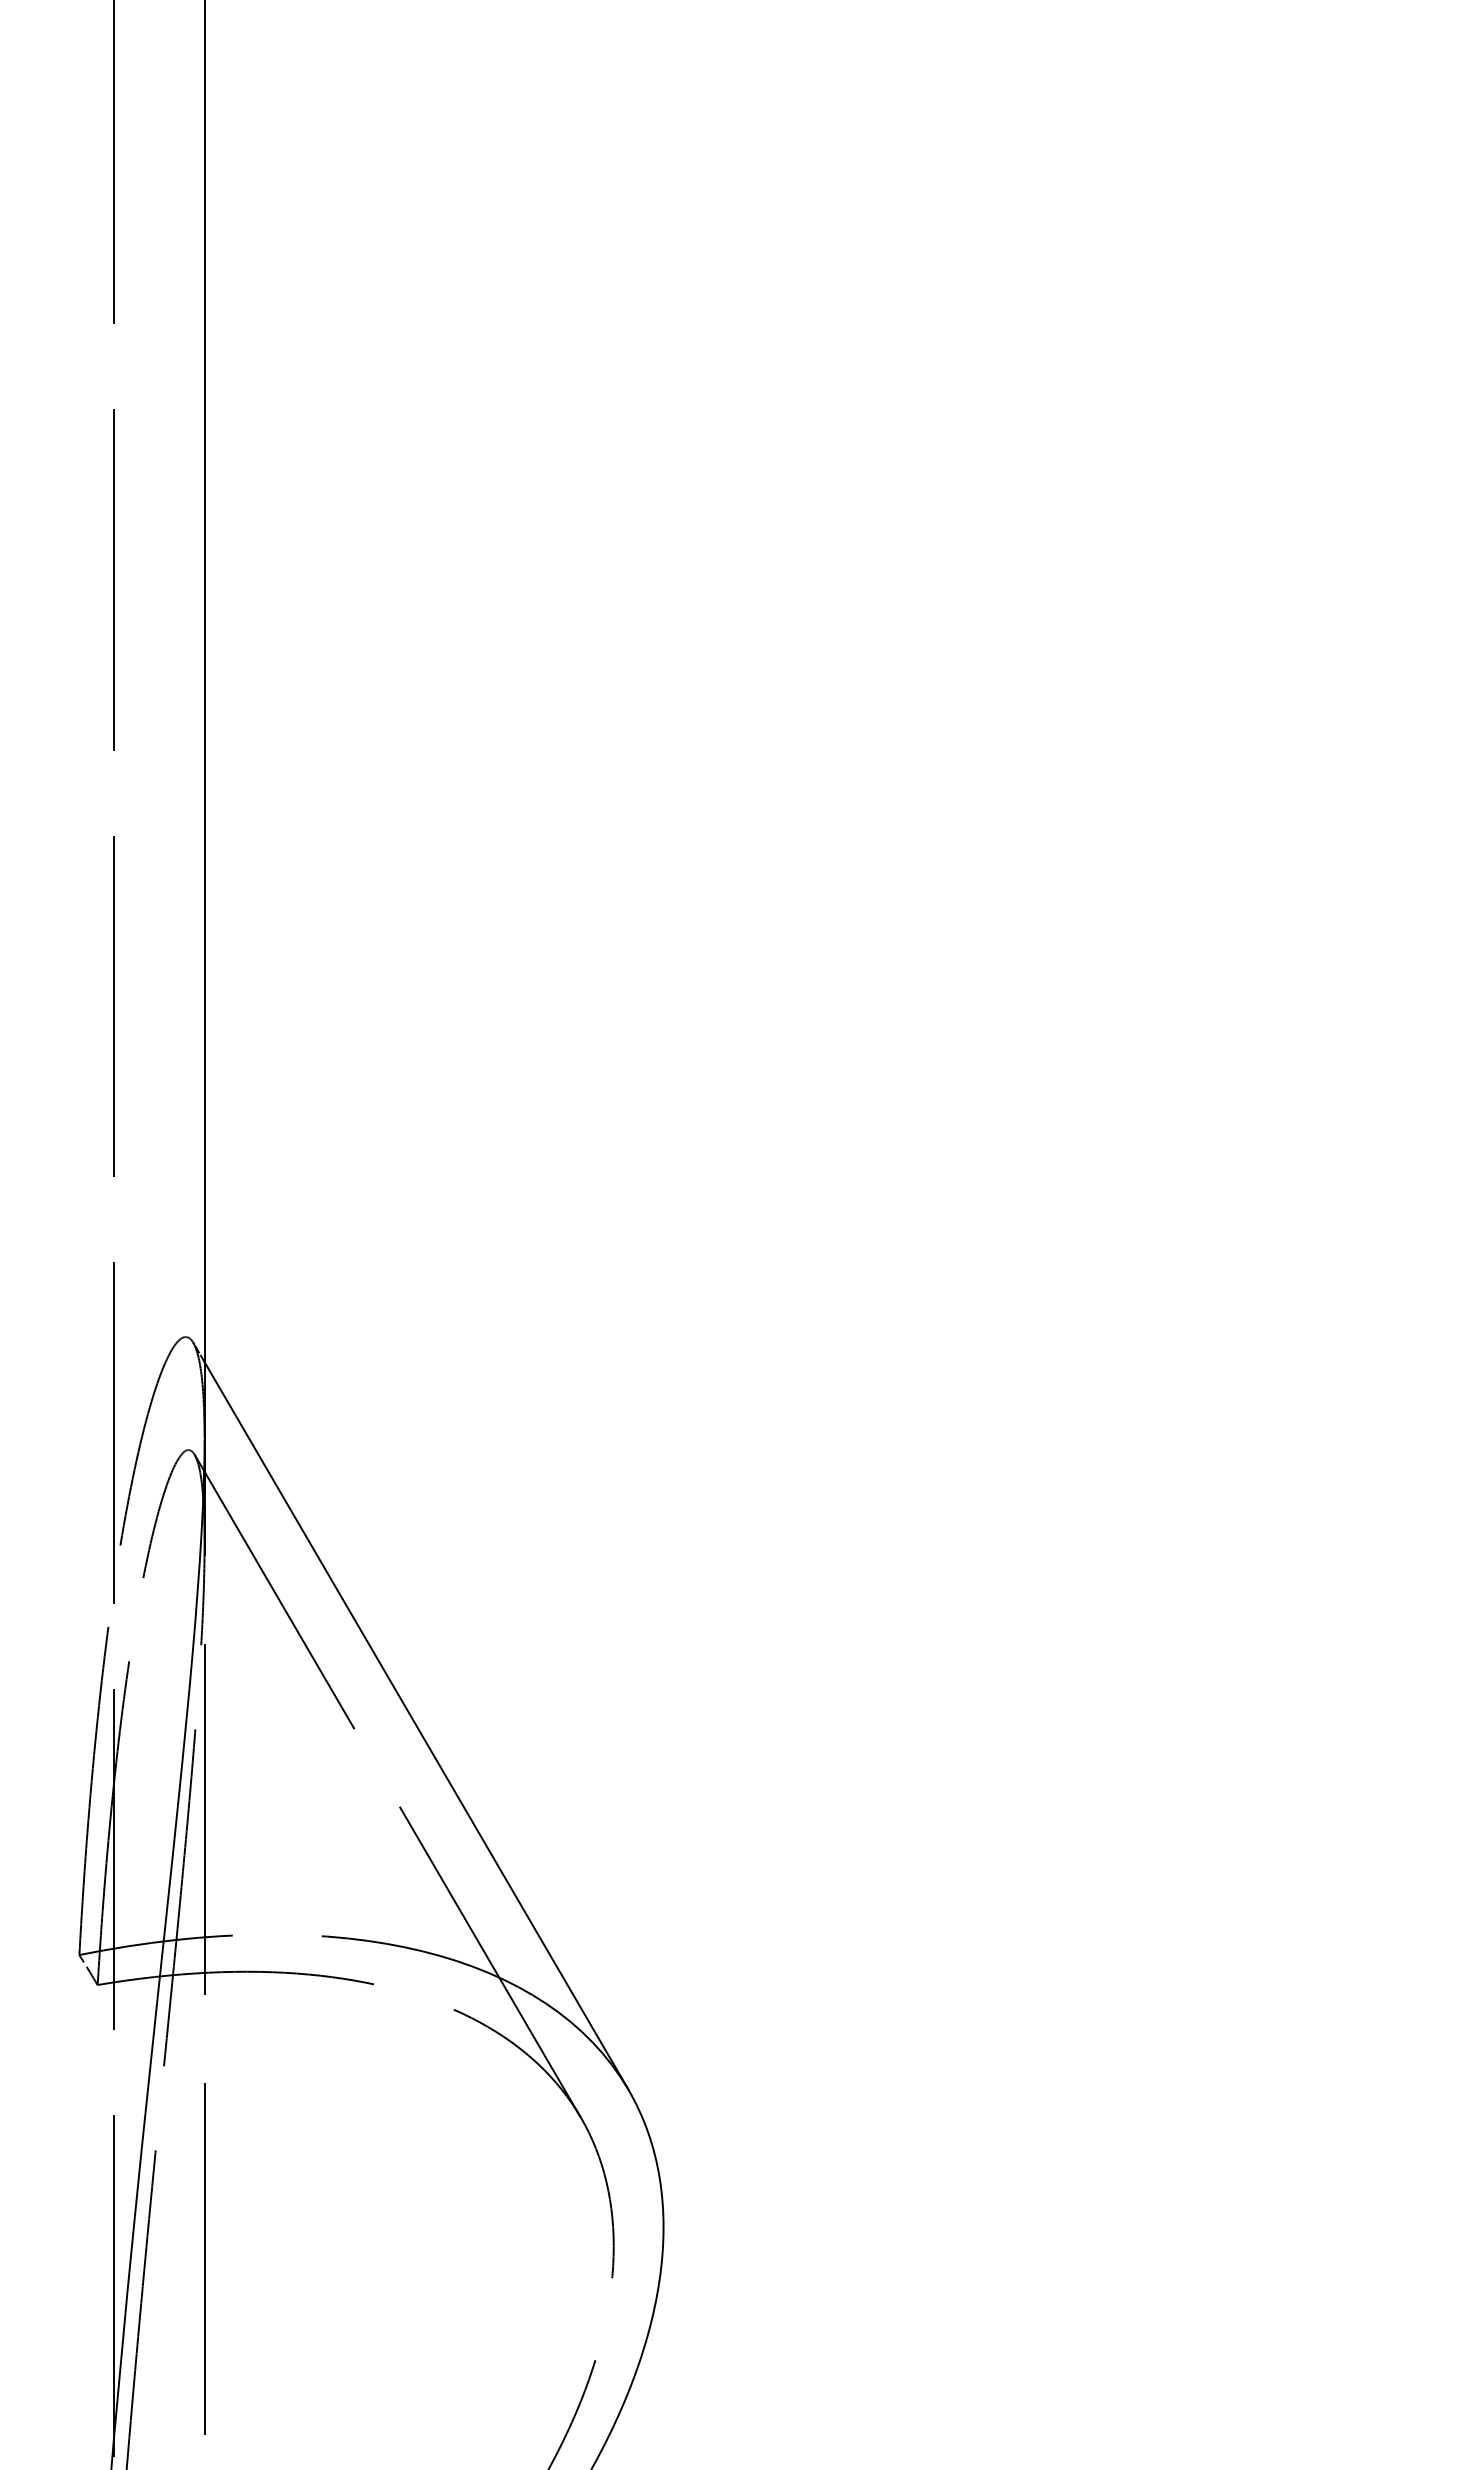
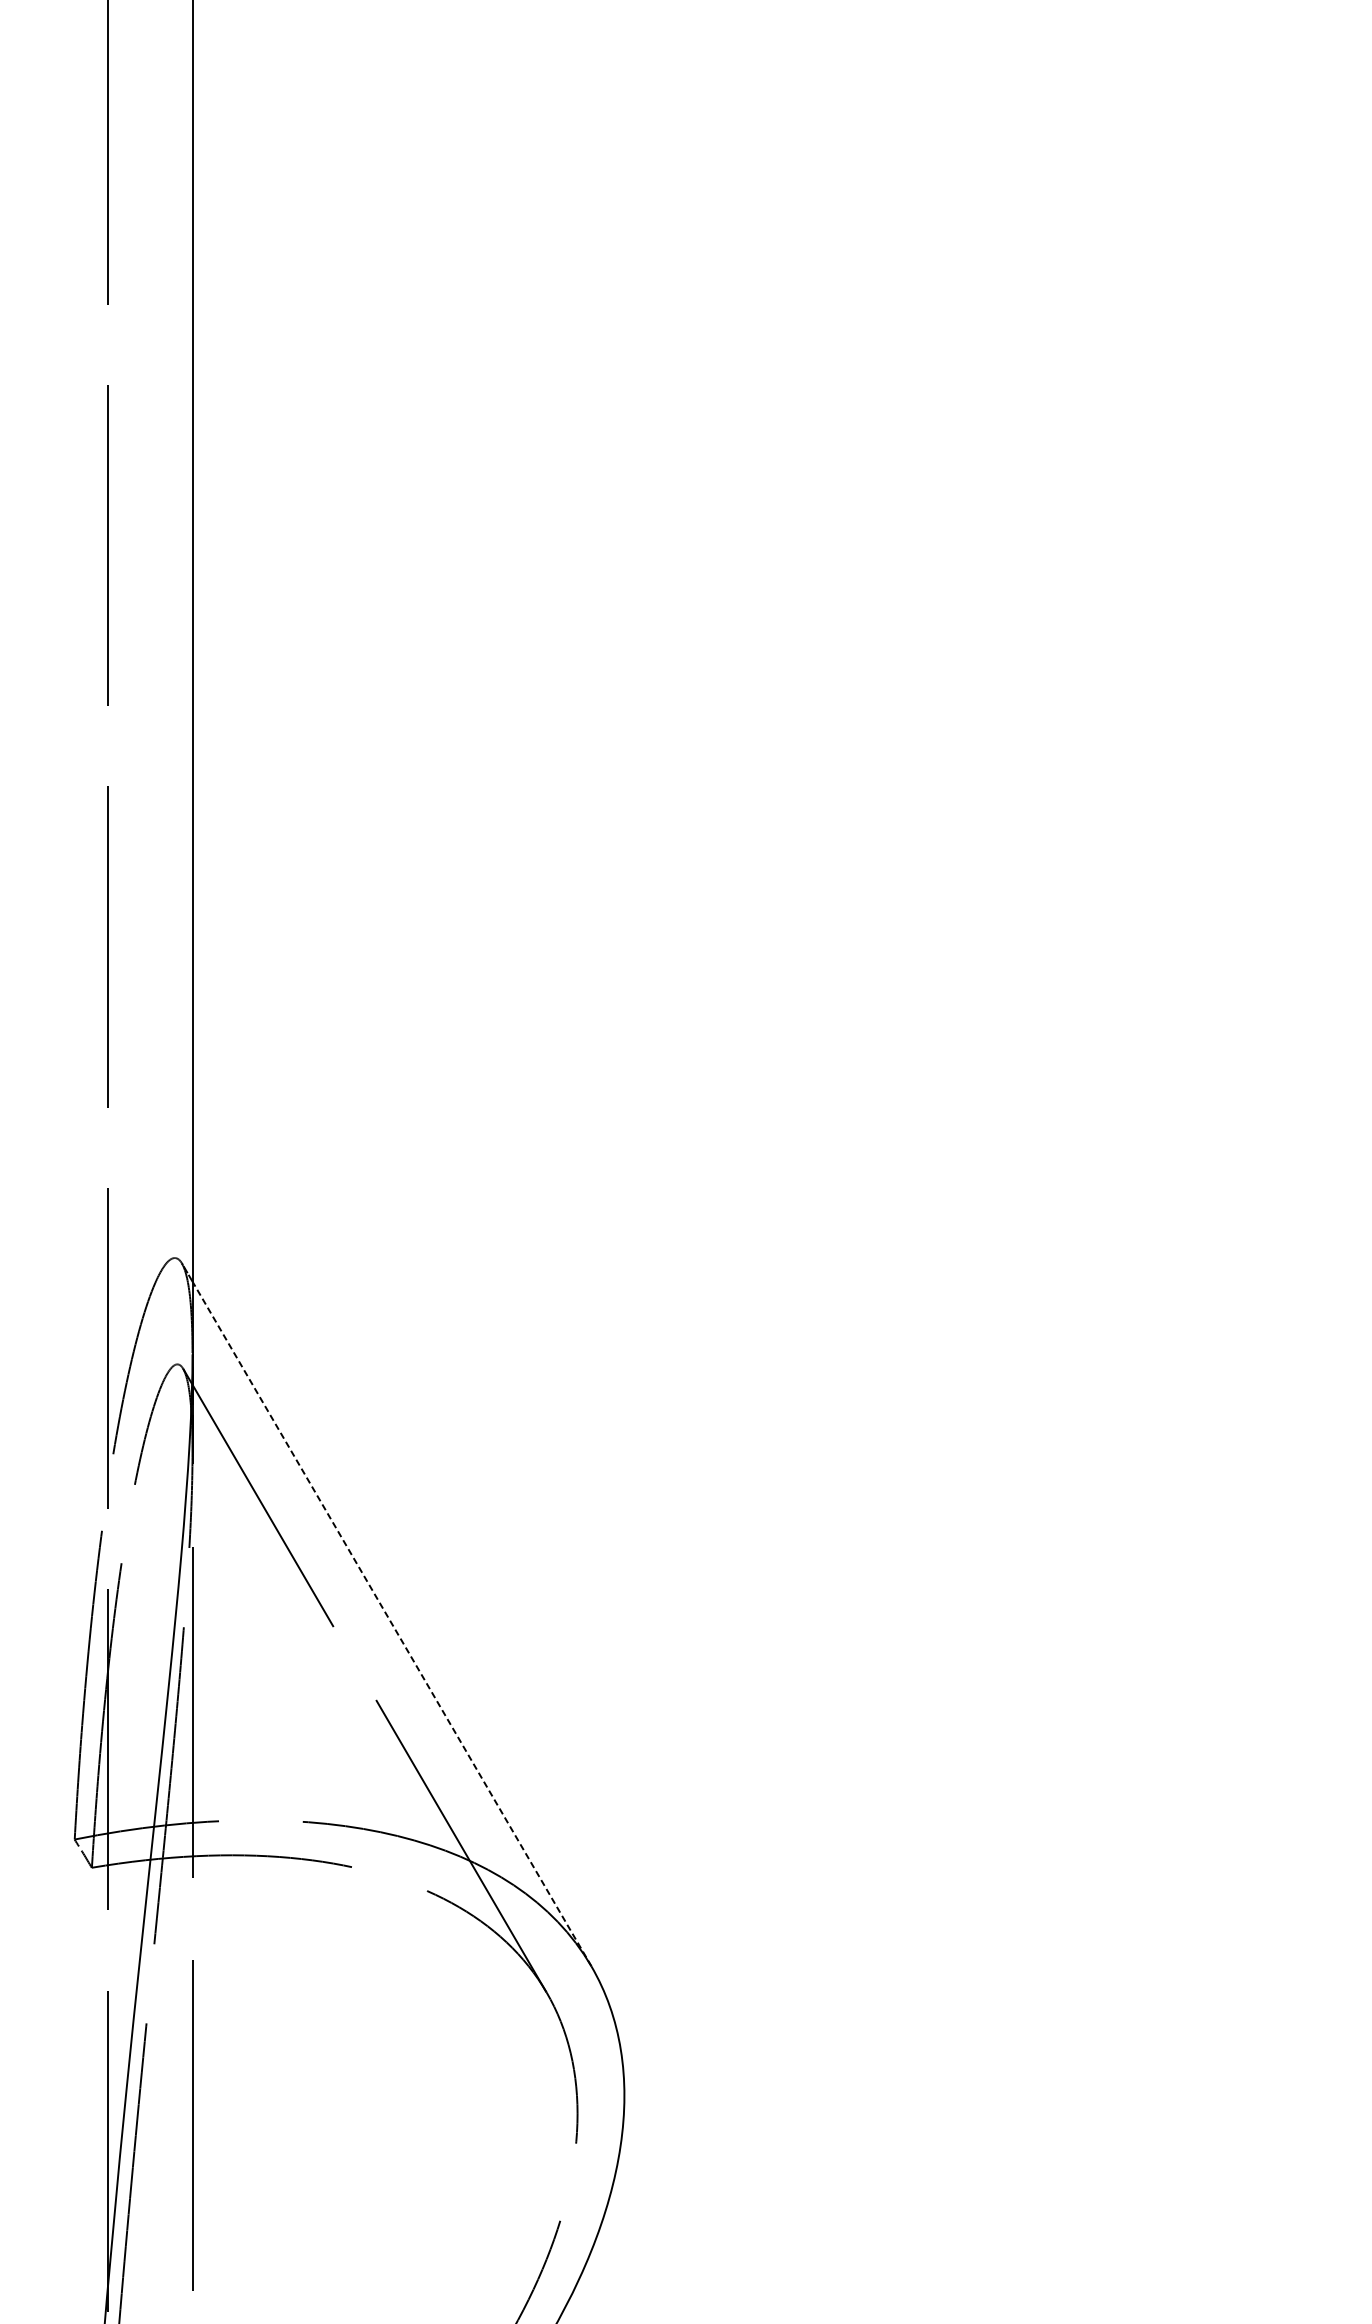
line: (416, 1725) -> (391, 1623), solid -> dashed

